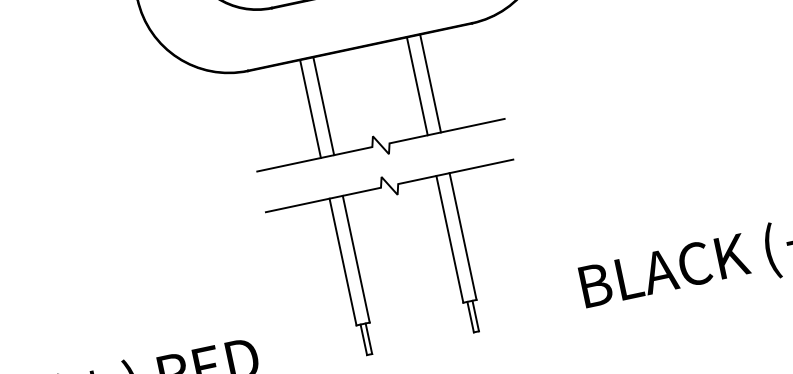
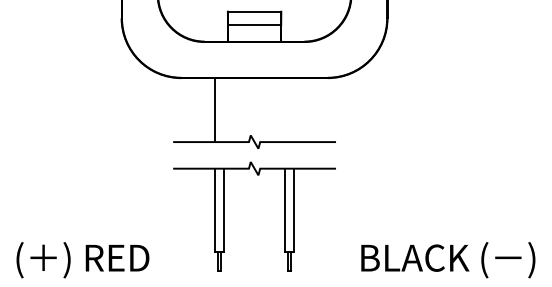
line: (430, 84) -> (293, 110), removed
line: (417, 86) -> (285, 110), removed
line: (324, 106) -> (224, 110), removed

